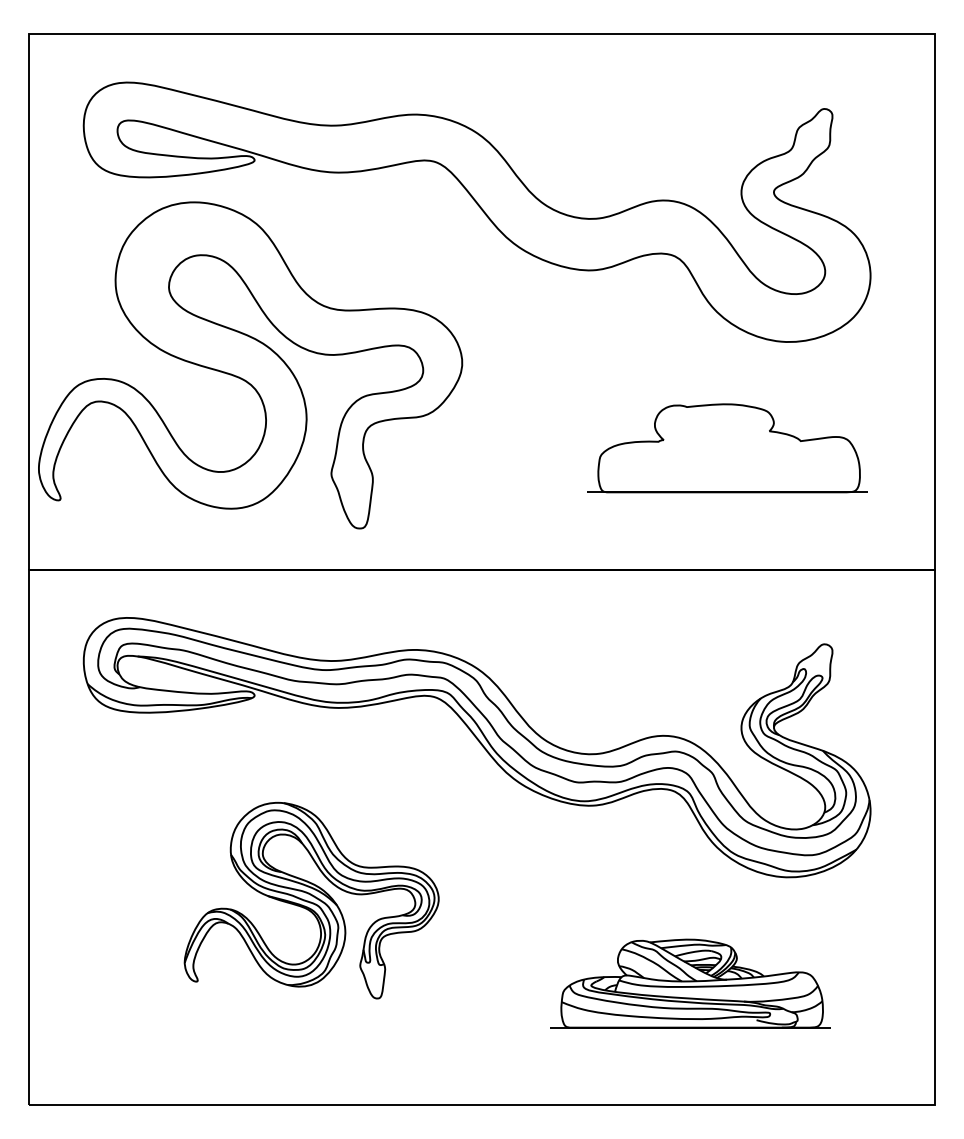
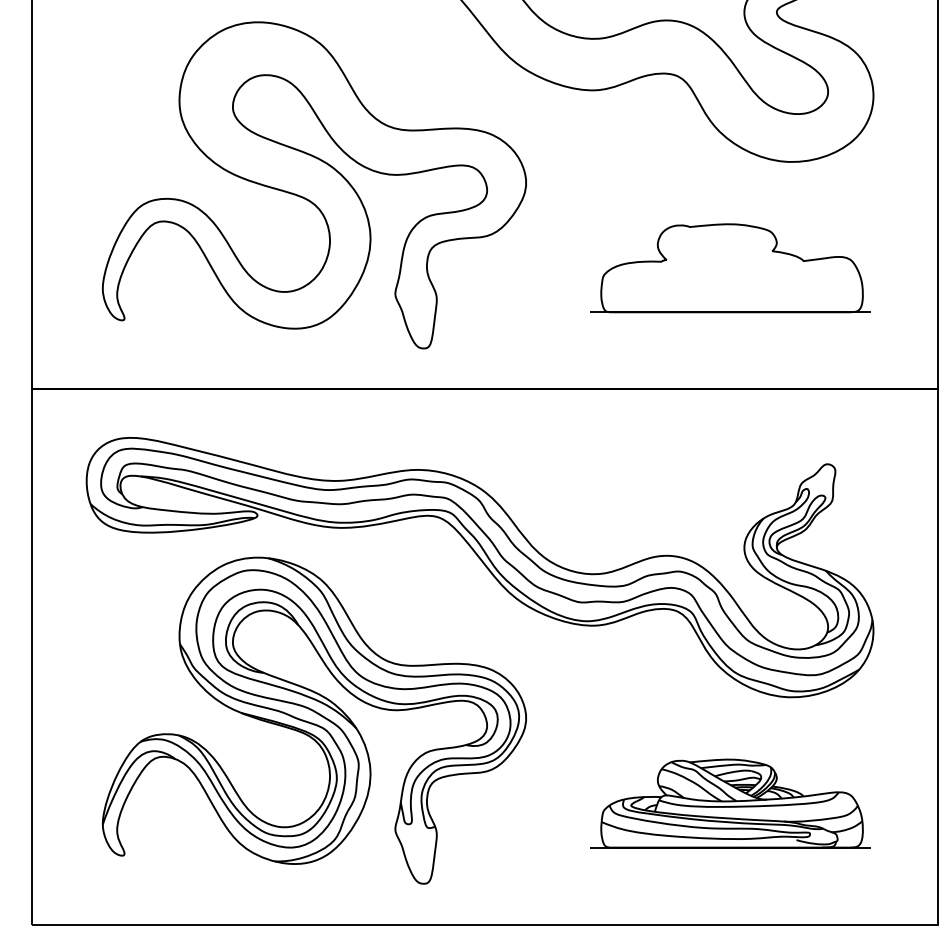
part: (250, 365) -> (314, 185), moved
part: (311, 900) -> (314, 720), size x1.67
part: (690, 983) -> (730, 803), moved

